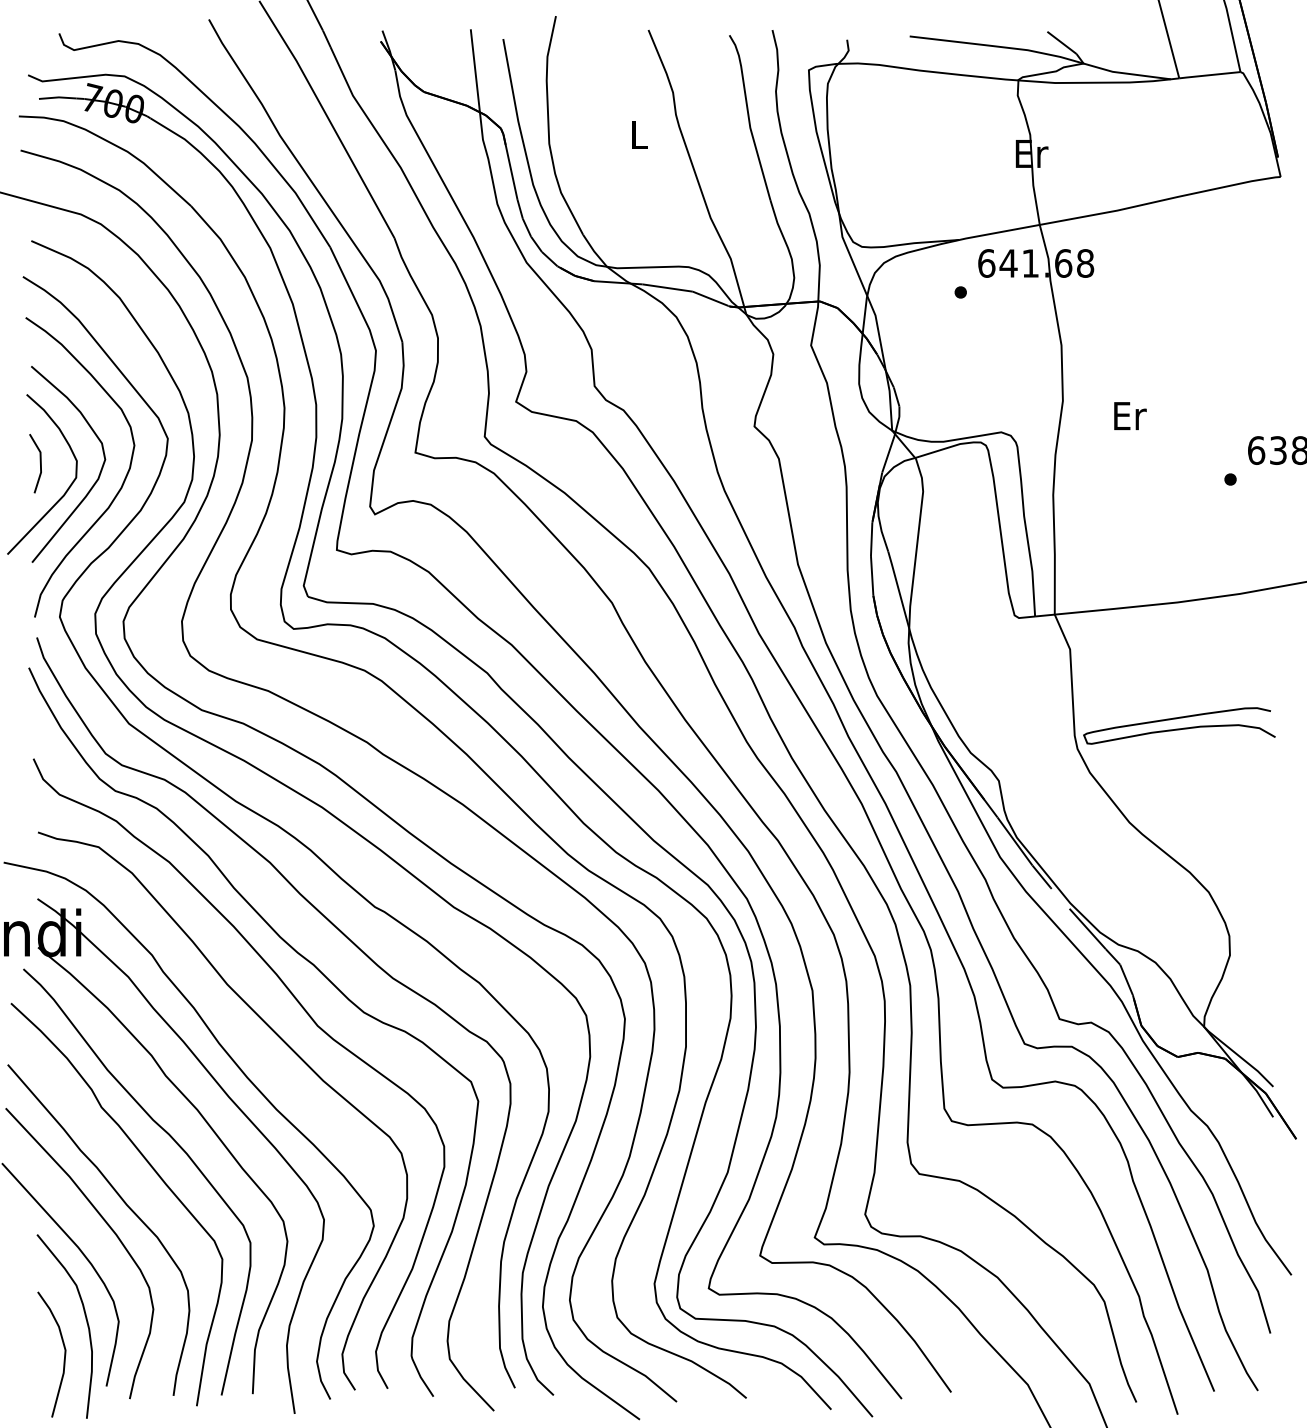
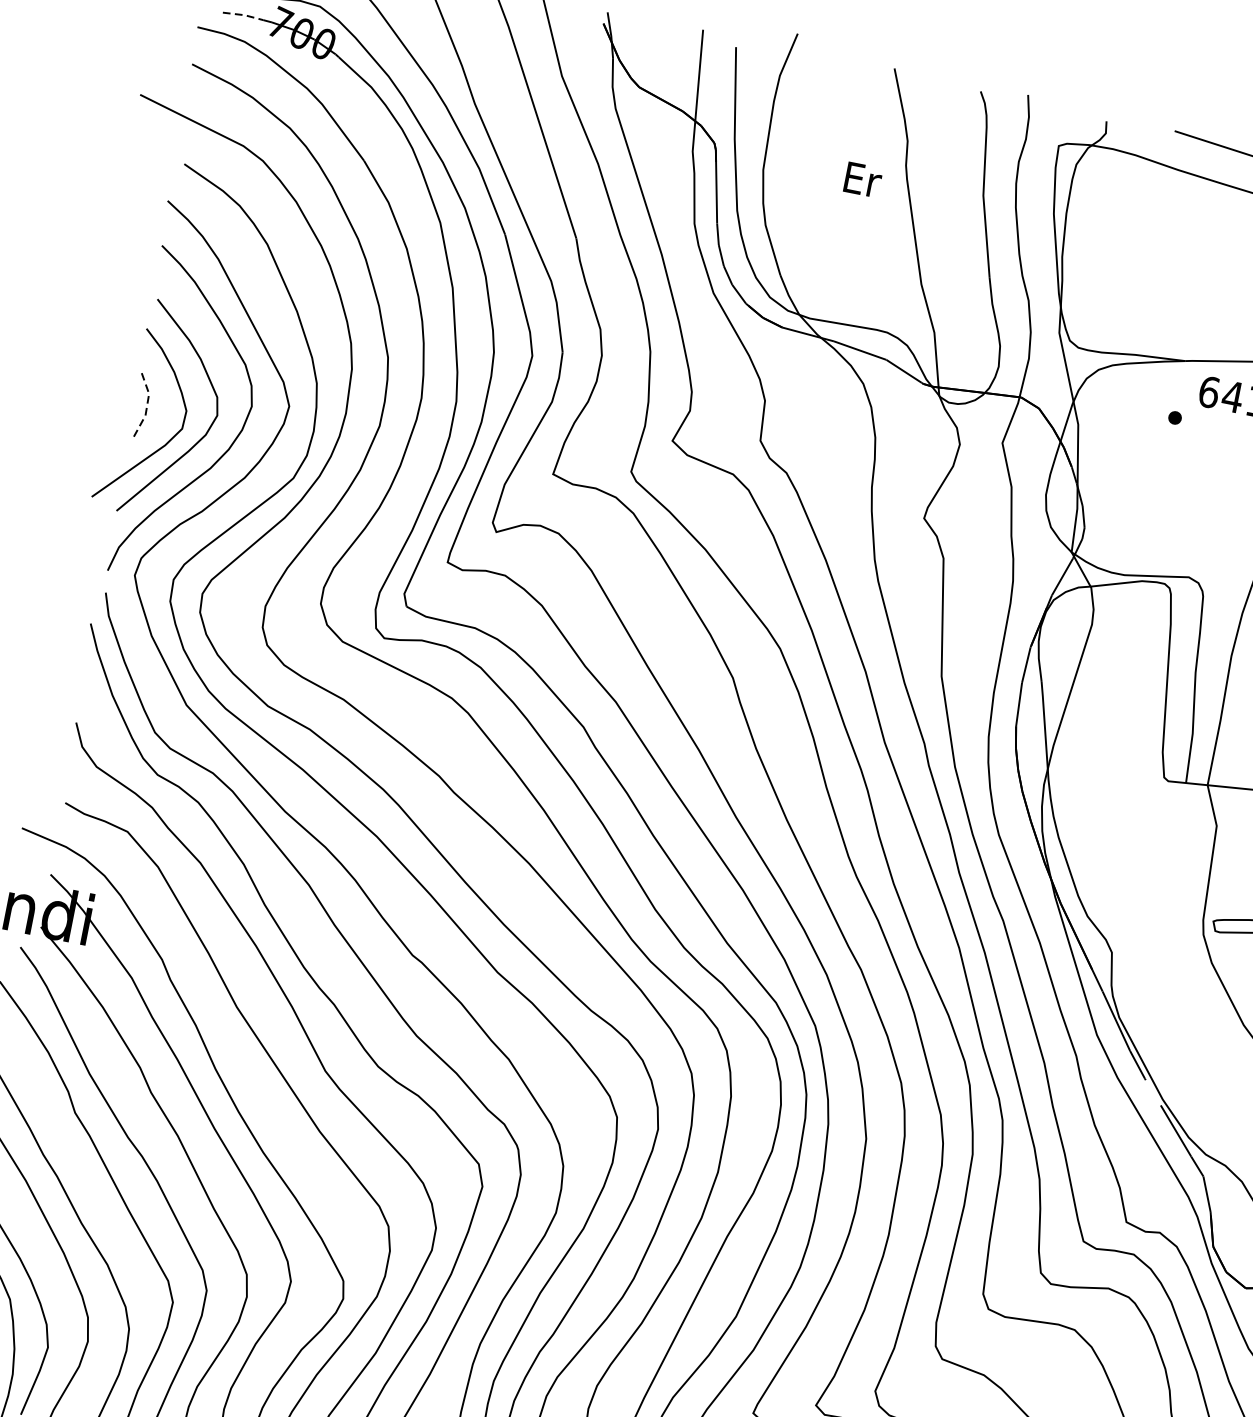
line: (58, 97) -> (244, 15), solid -> dashed
text: (640, 135) -> (863, 180), L -> Er
line: (40, 461) -> (147, 403), solid -> dashed

